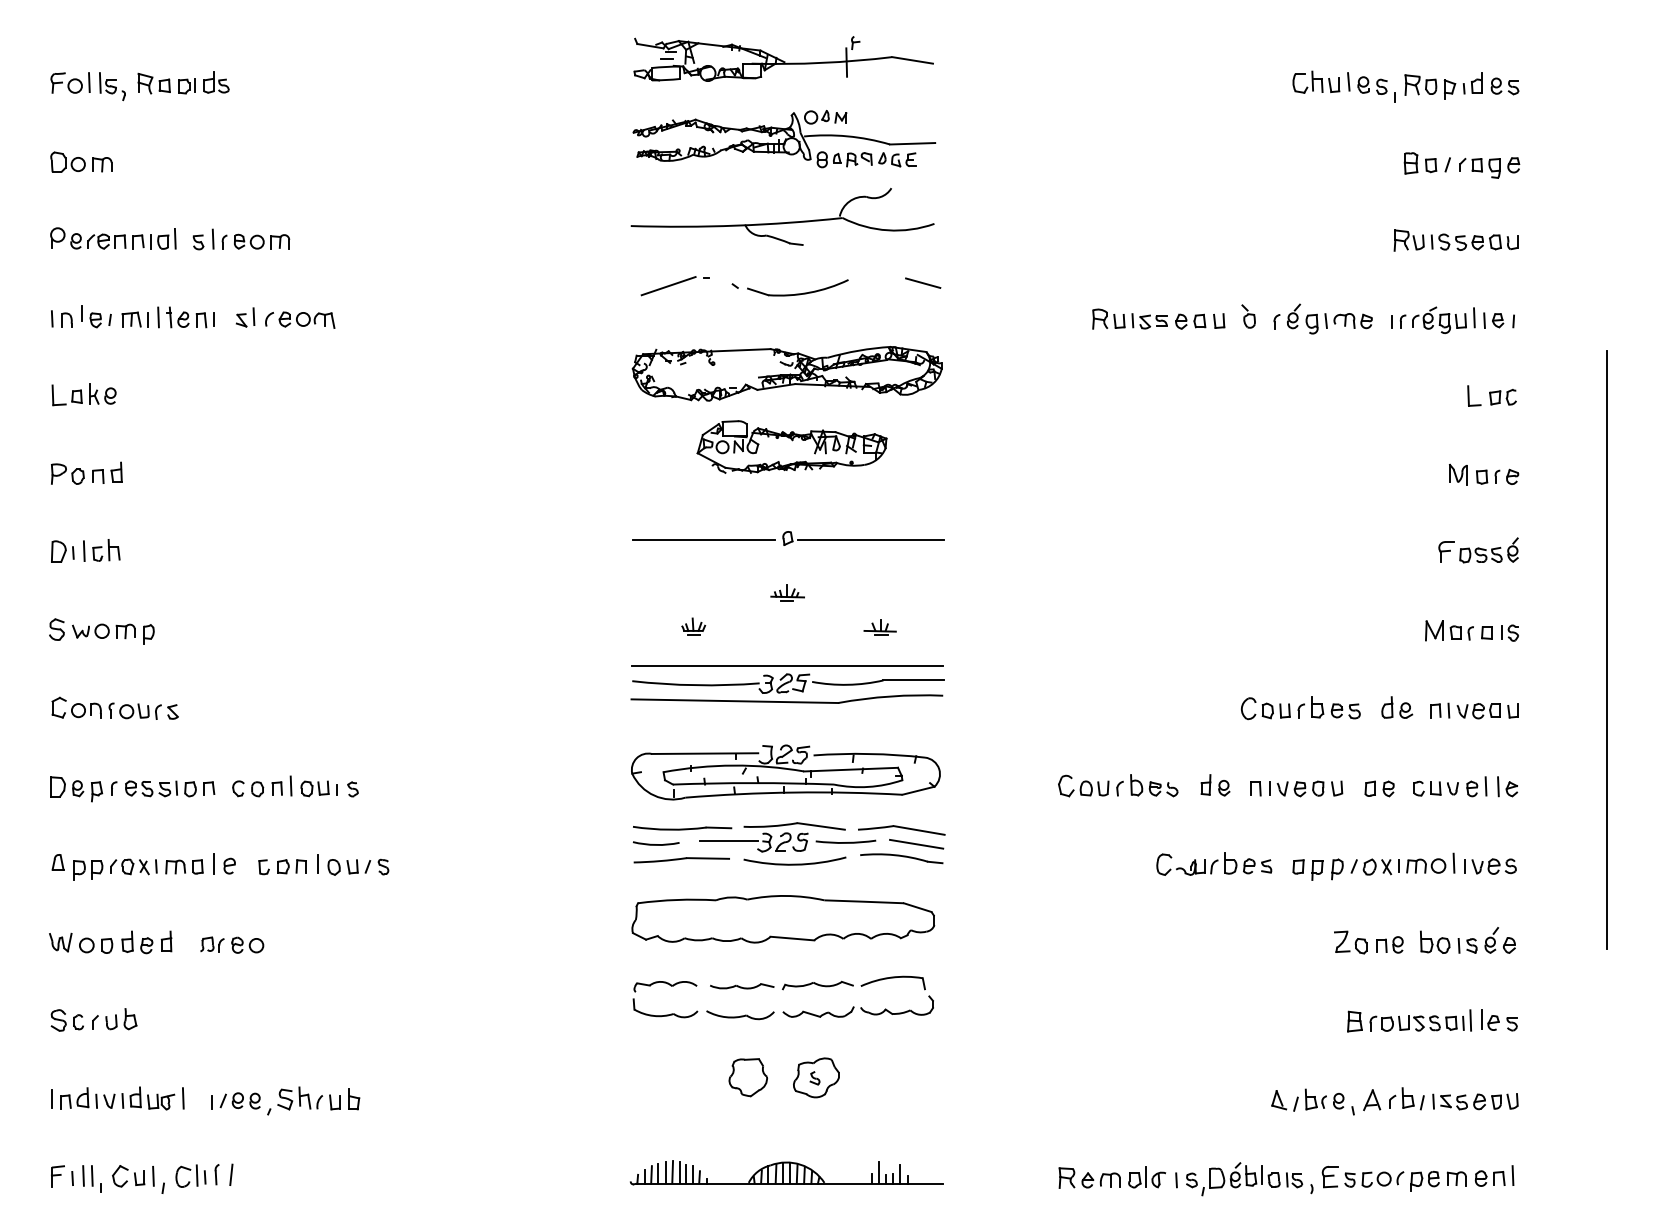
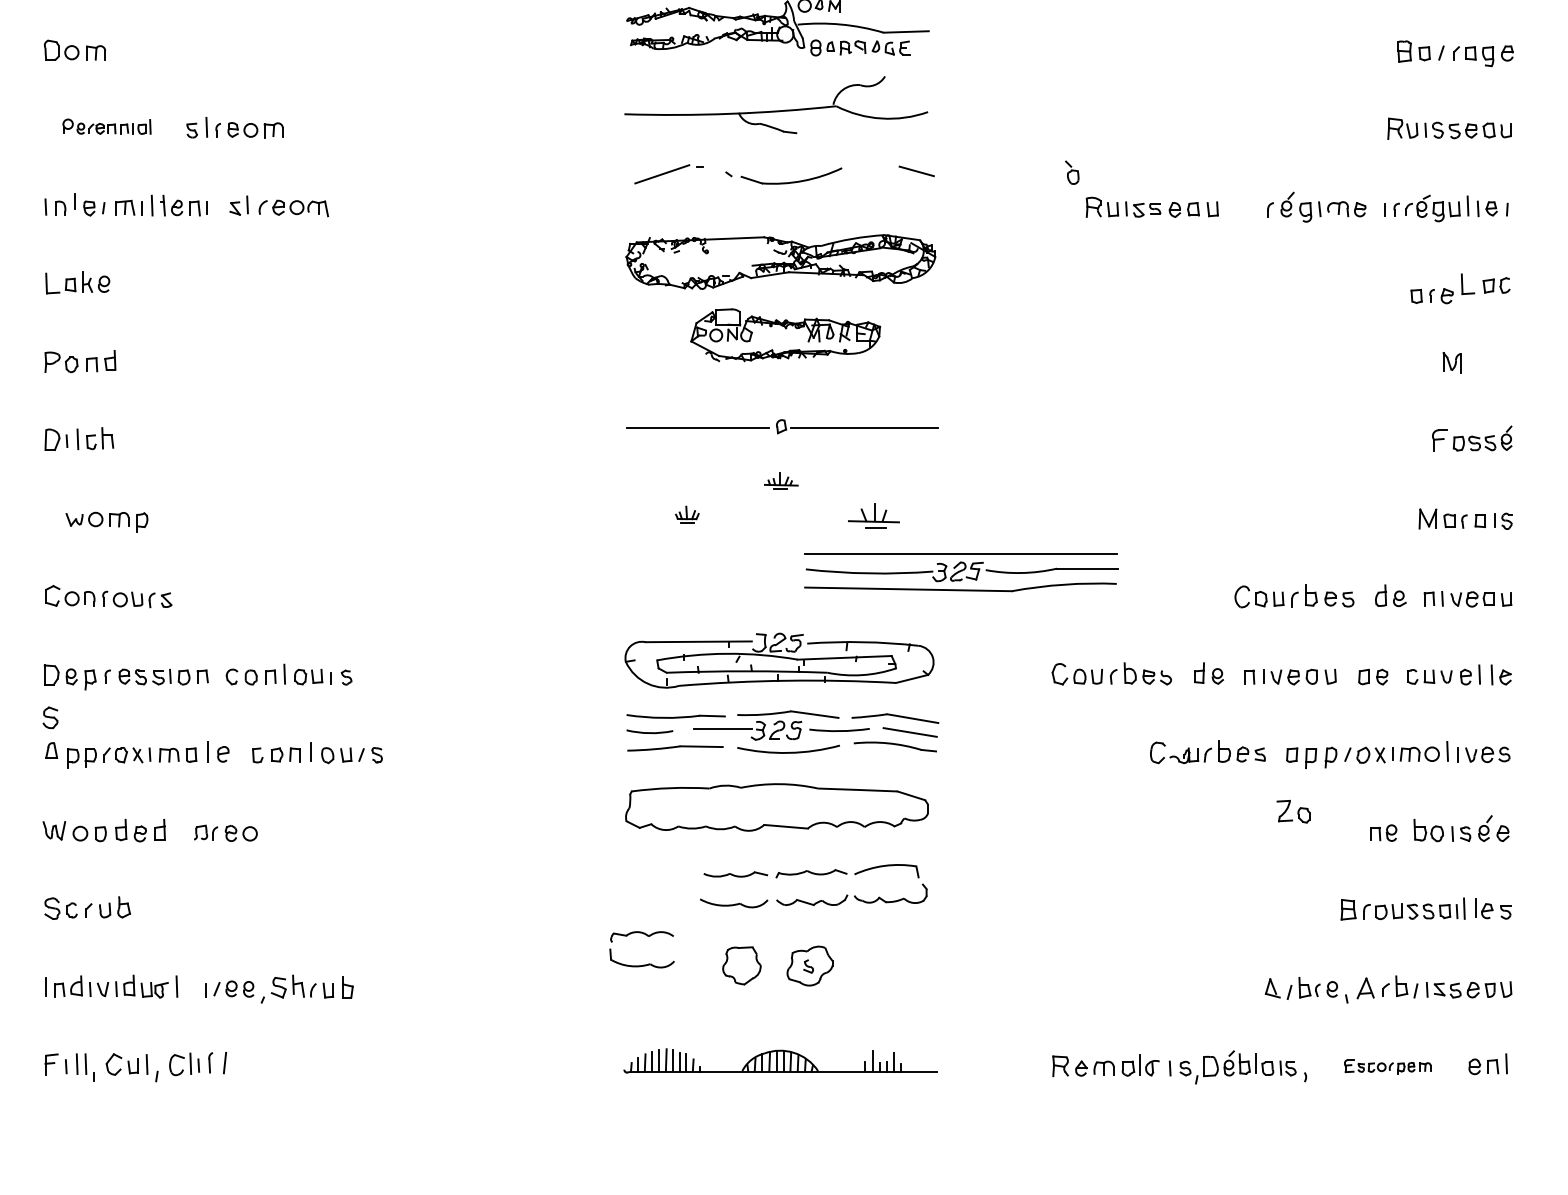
part: (113, 238) -> (107, 126), size x0.7
part: (1248, 316) -> (1072, 172), moved
part: (1497, 476) -> (1432, 295), moved
part: (879, 627) -> (873, 515), size x1.6
part: (56, 629) -> (50, 717), moved
part: (787, 684) -> (961, 572), moved
part: (1350, 942) -> (1293, 811), moved
part: (670, 986) -> (647, 936), moved
part: (1393, 1178) -> (1387, 1066), size x0.6

